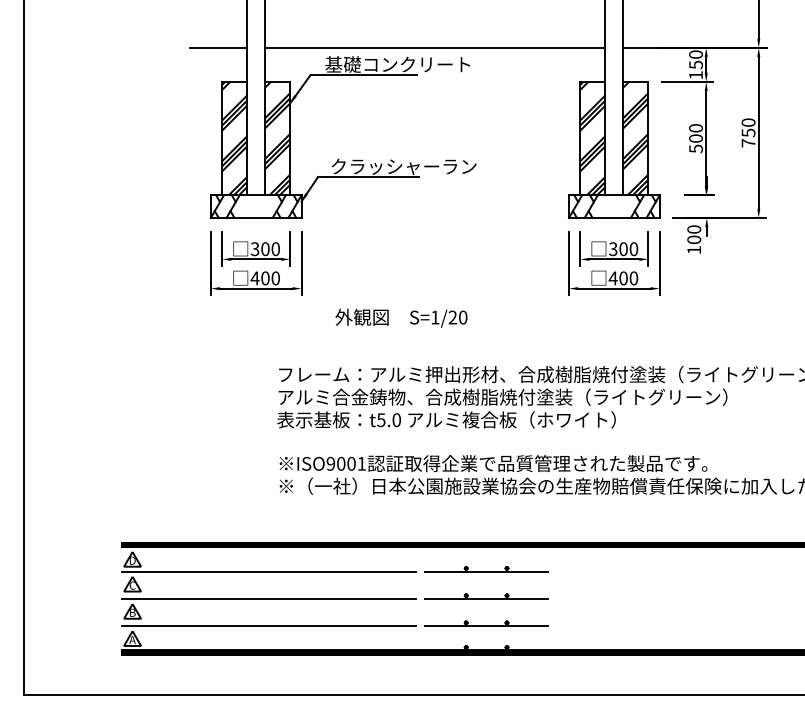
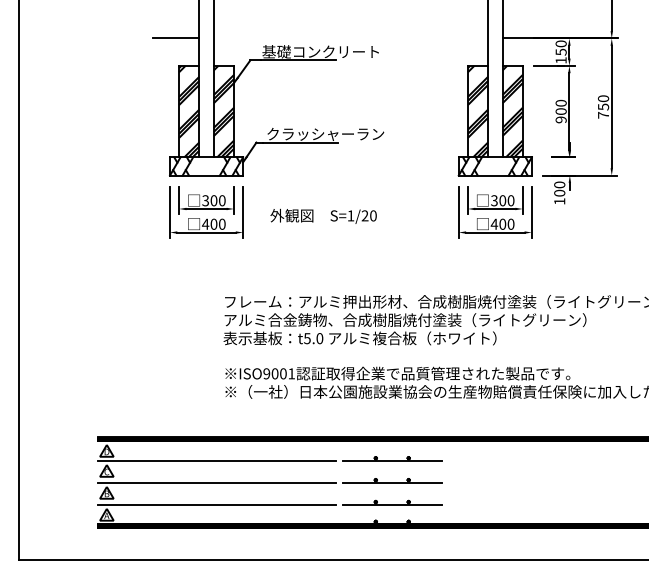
line: (434, 47) -> (350, 38), removed
text: (695, 148) -> (560, 119), 500 -> 900
text: (401, 317) -> (323, 215), moved

